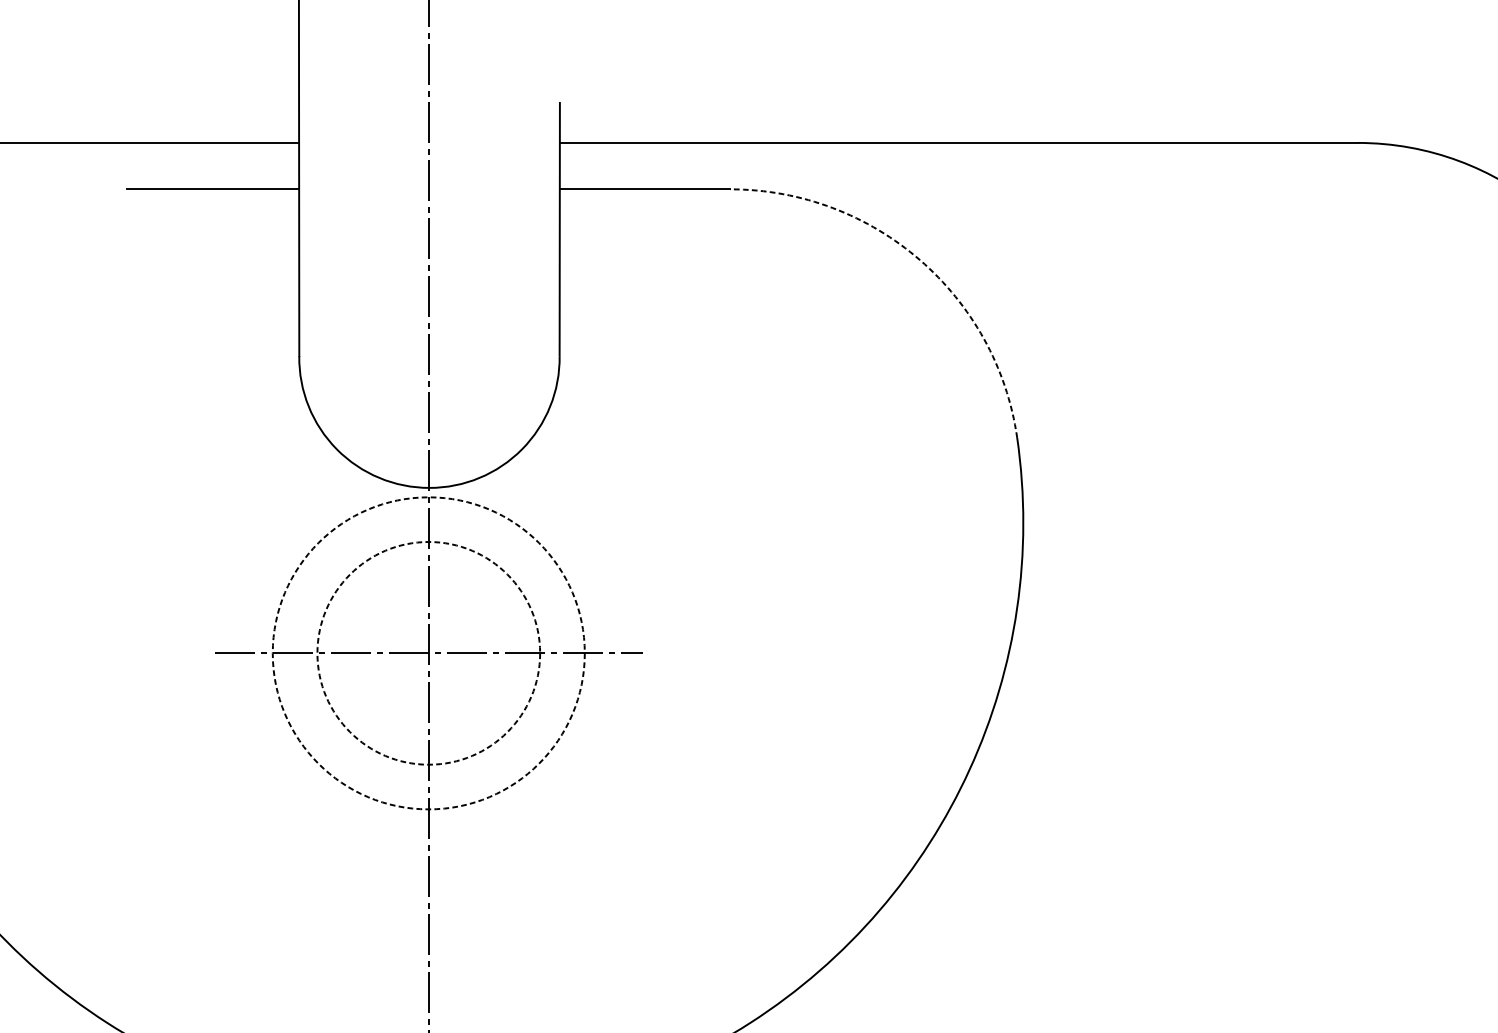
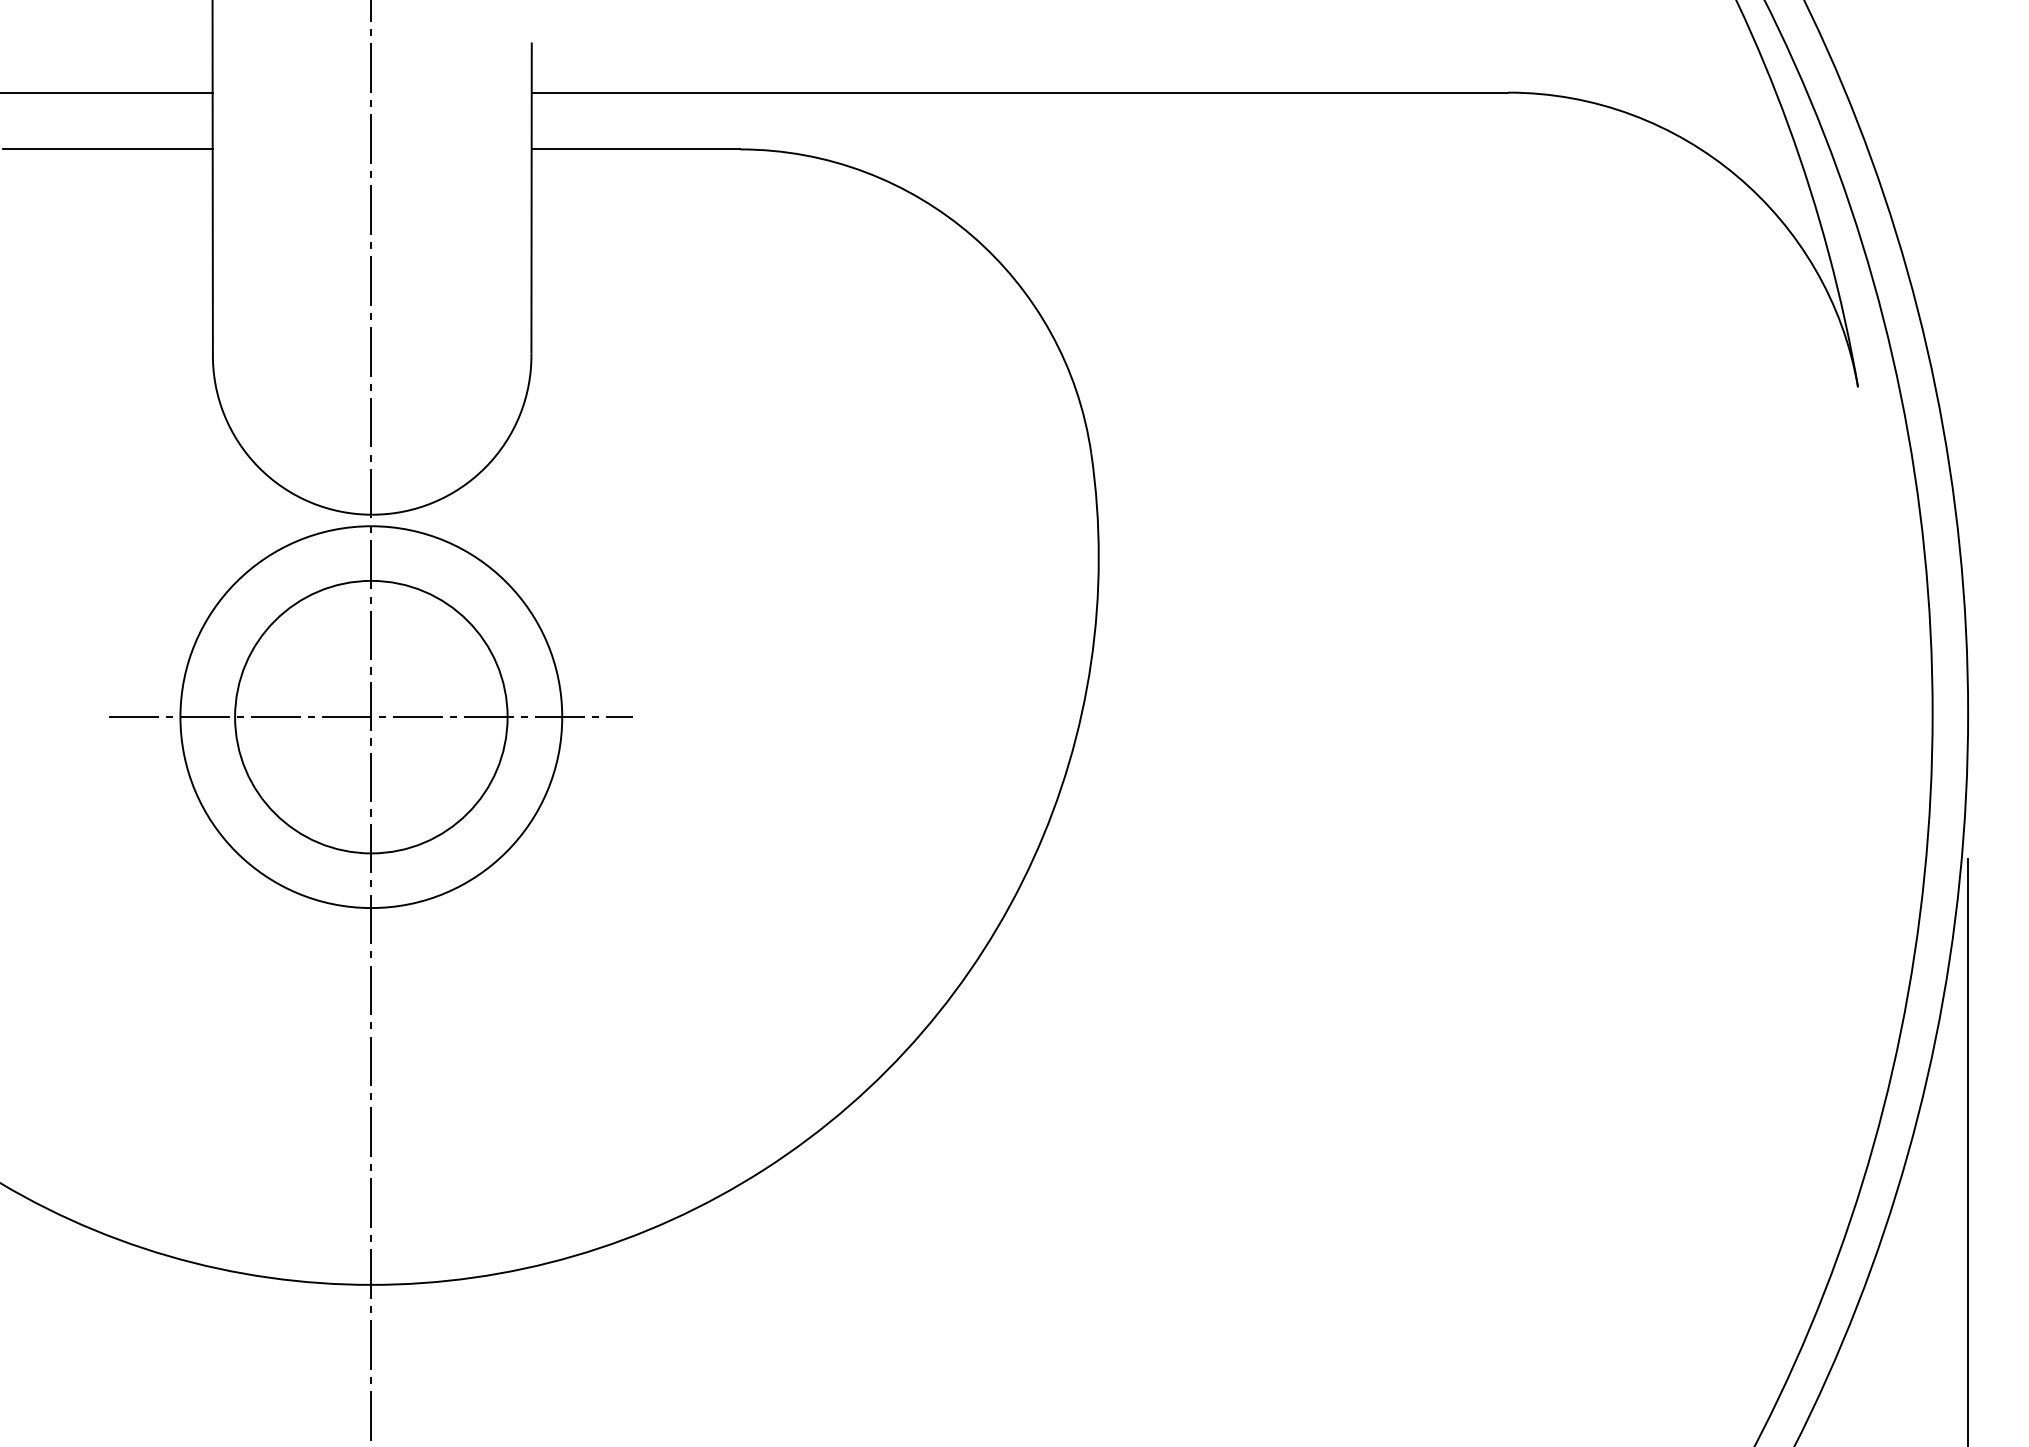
arc: (920, 260) -> (972, 236), dashed -> solid
circle: (428, 652) -> (371, 716), dashed -> solid
circle: (428, 653) -> (371, 717), dashed -> solid

